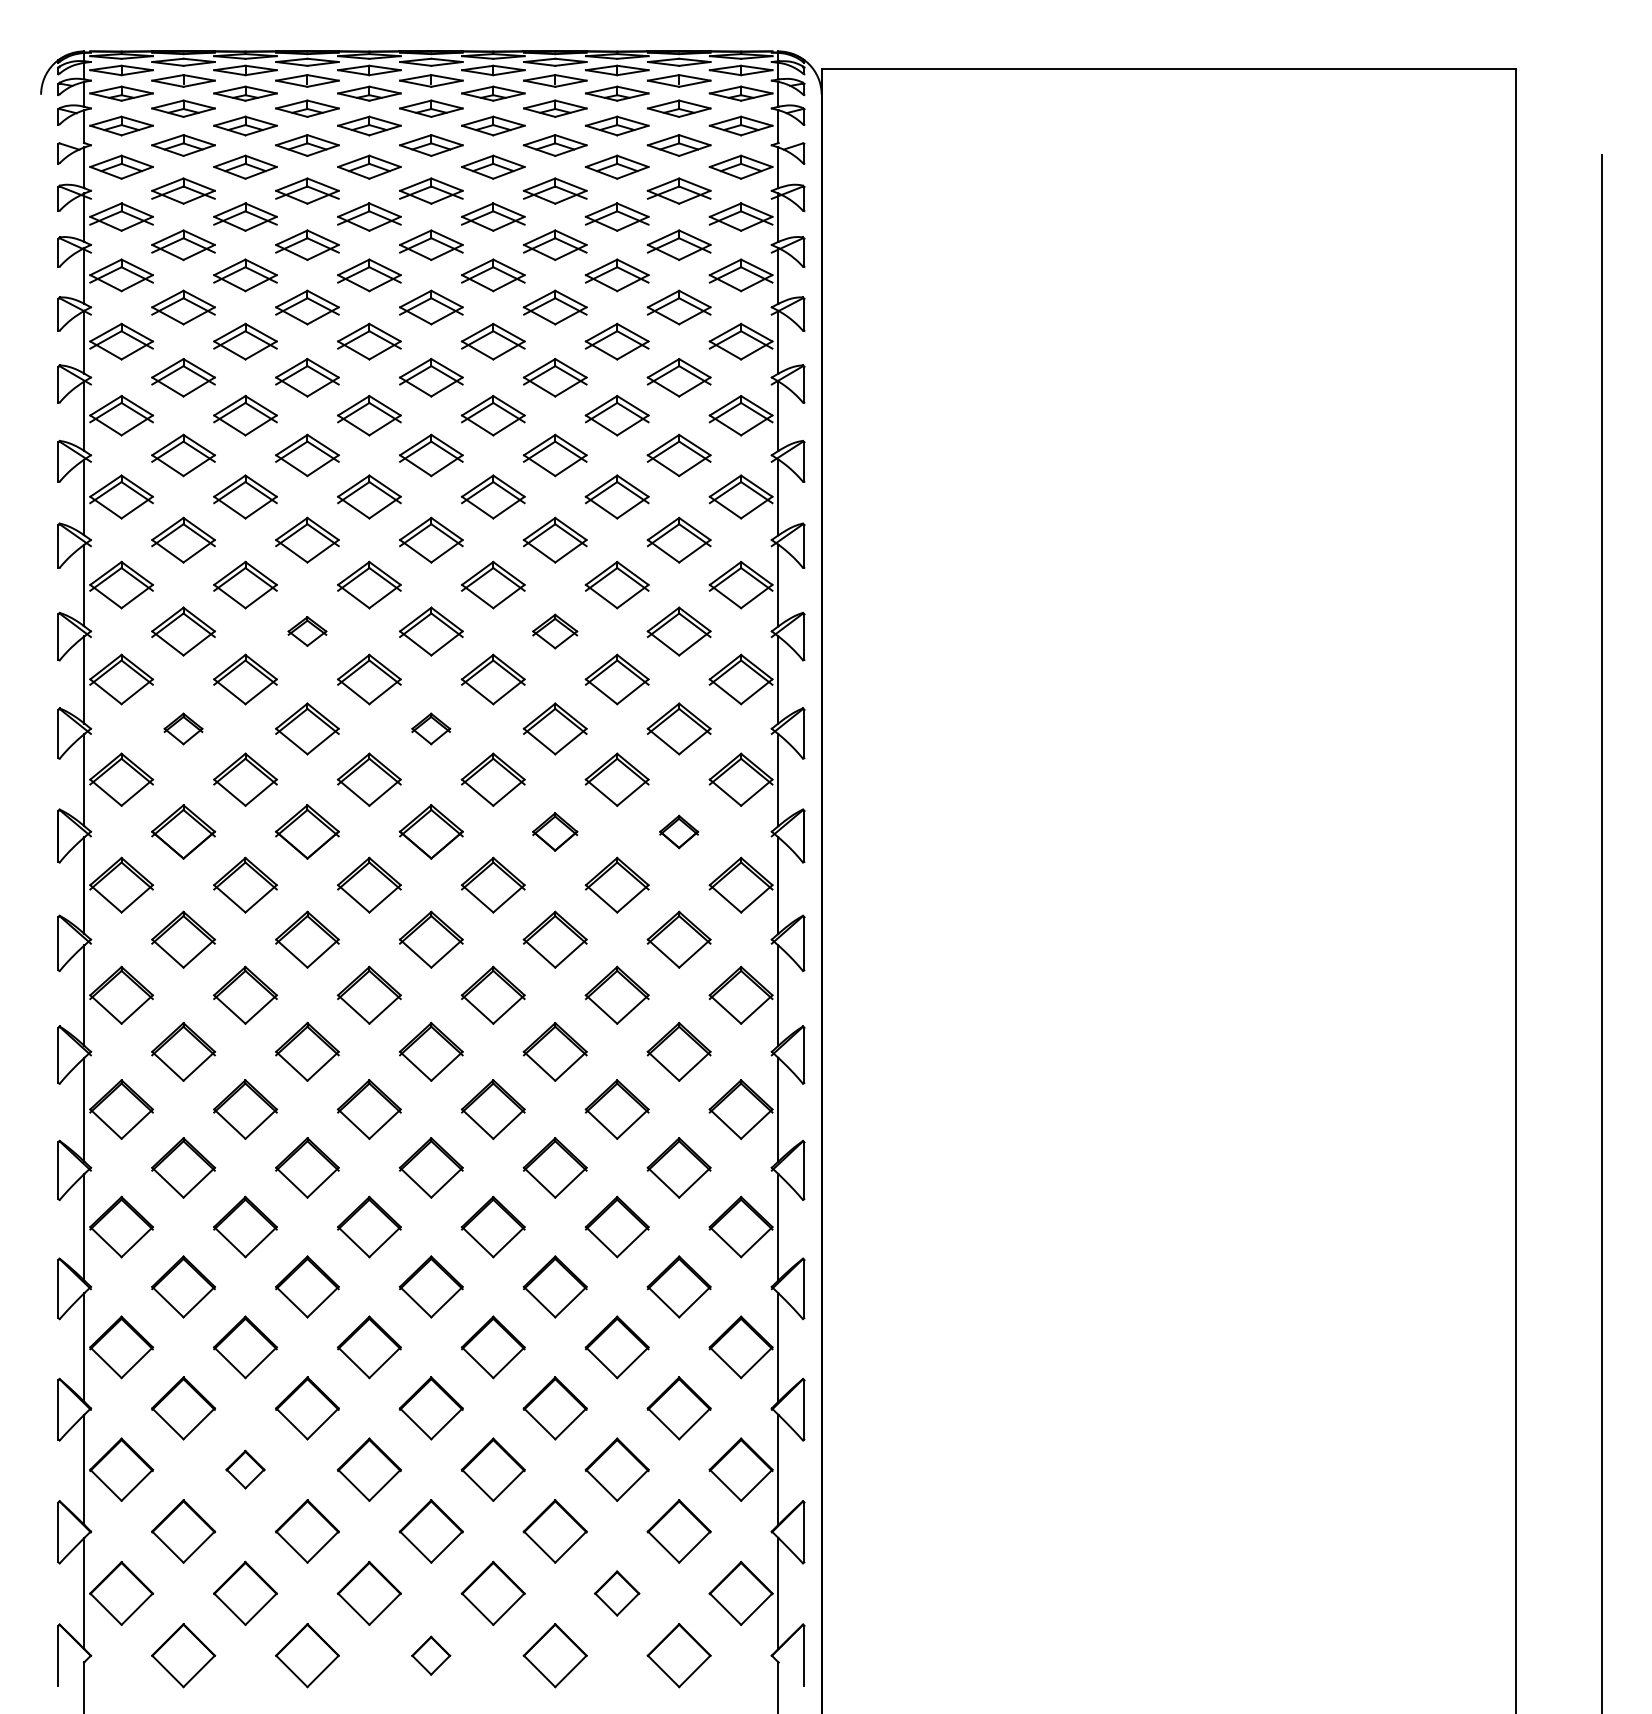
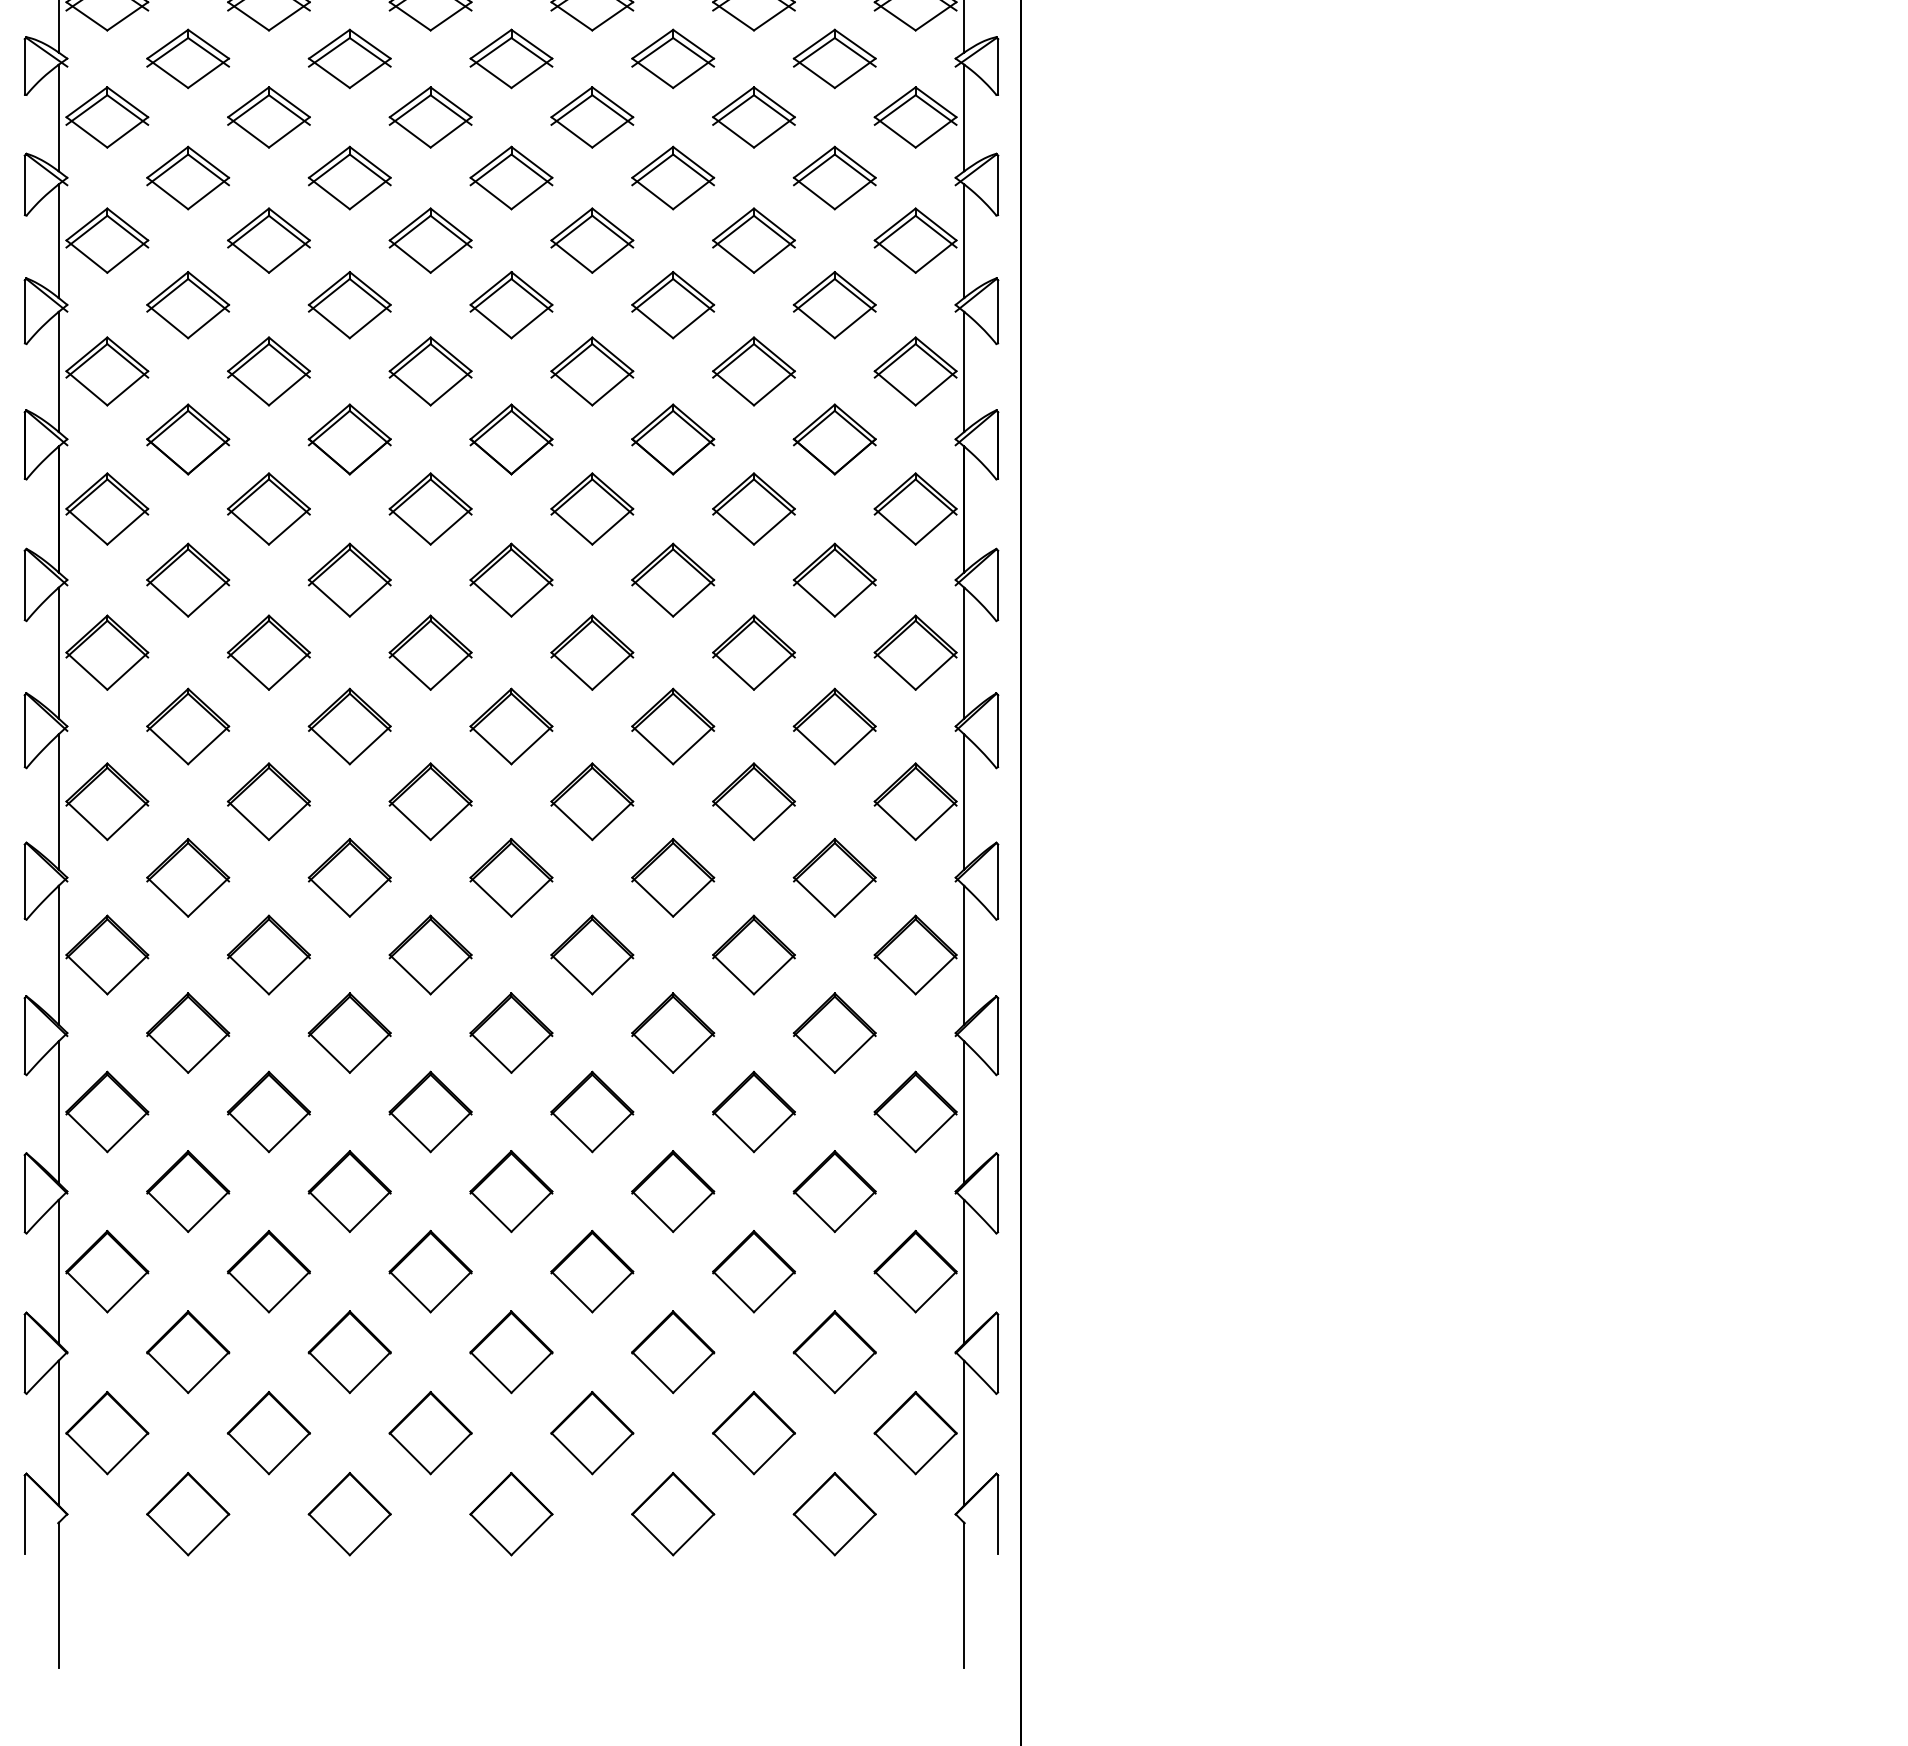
part: (307, 631) -> (349, 177), size x1.67
part: (554, 631) -> (672, 177), size x1.43
part: (183, 728) -> (188, 304), size x1.67
part: (430, 728) -> (510, 304), size x1.67
part: (554, 831) -> (672, 438), size x1.43
part: (678, 831) -> (833, 438), size x1.67
part: (245, 1469) -> (268, 1271), size x1.67
part: (616, 1593) -> (753, 1433), size x1.43
part: (430, 1655) -> (510, 1513), size x1.67

